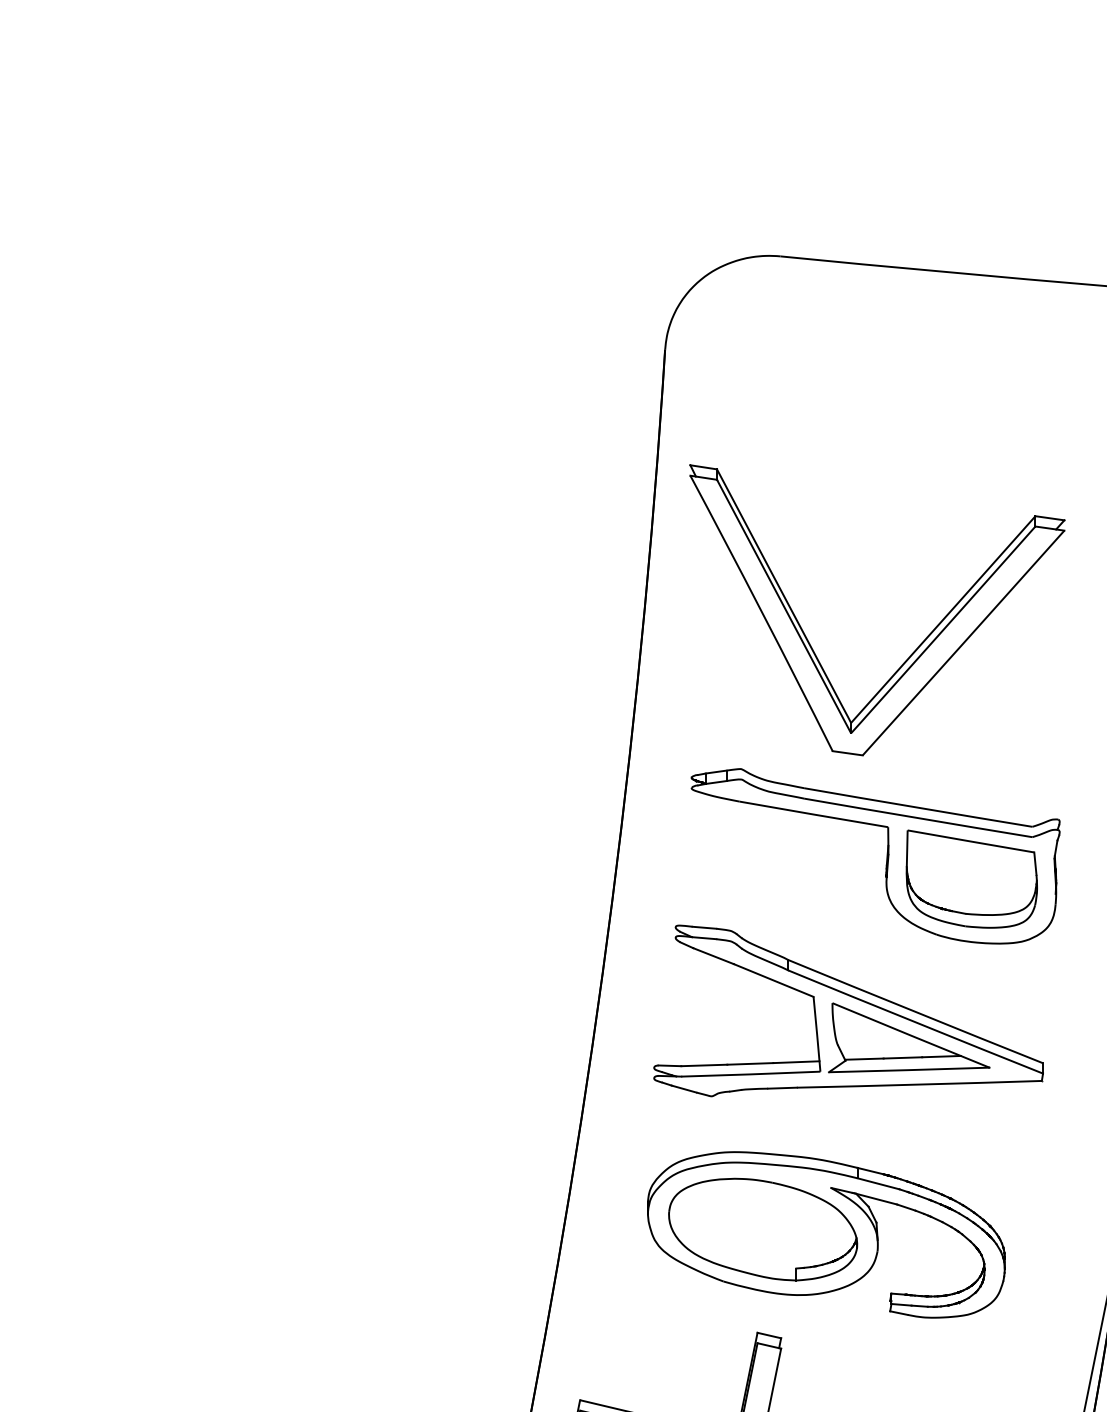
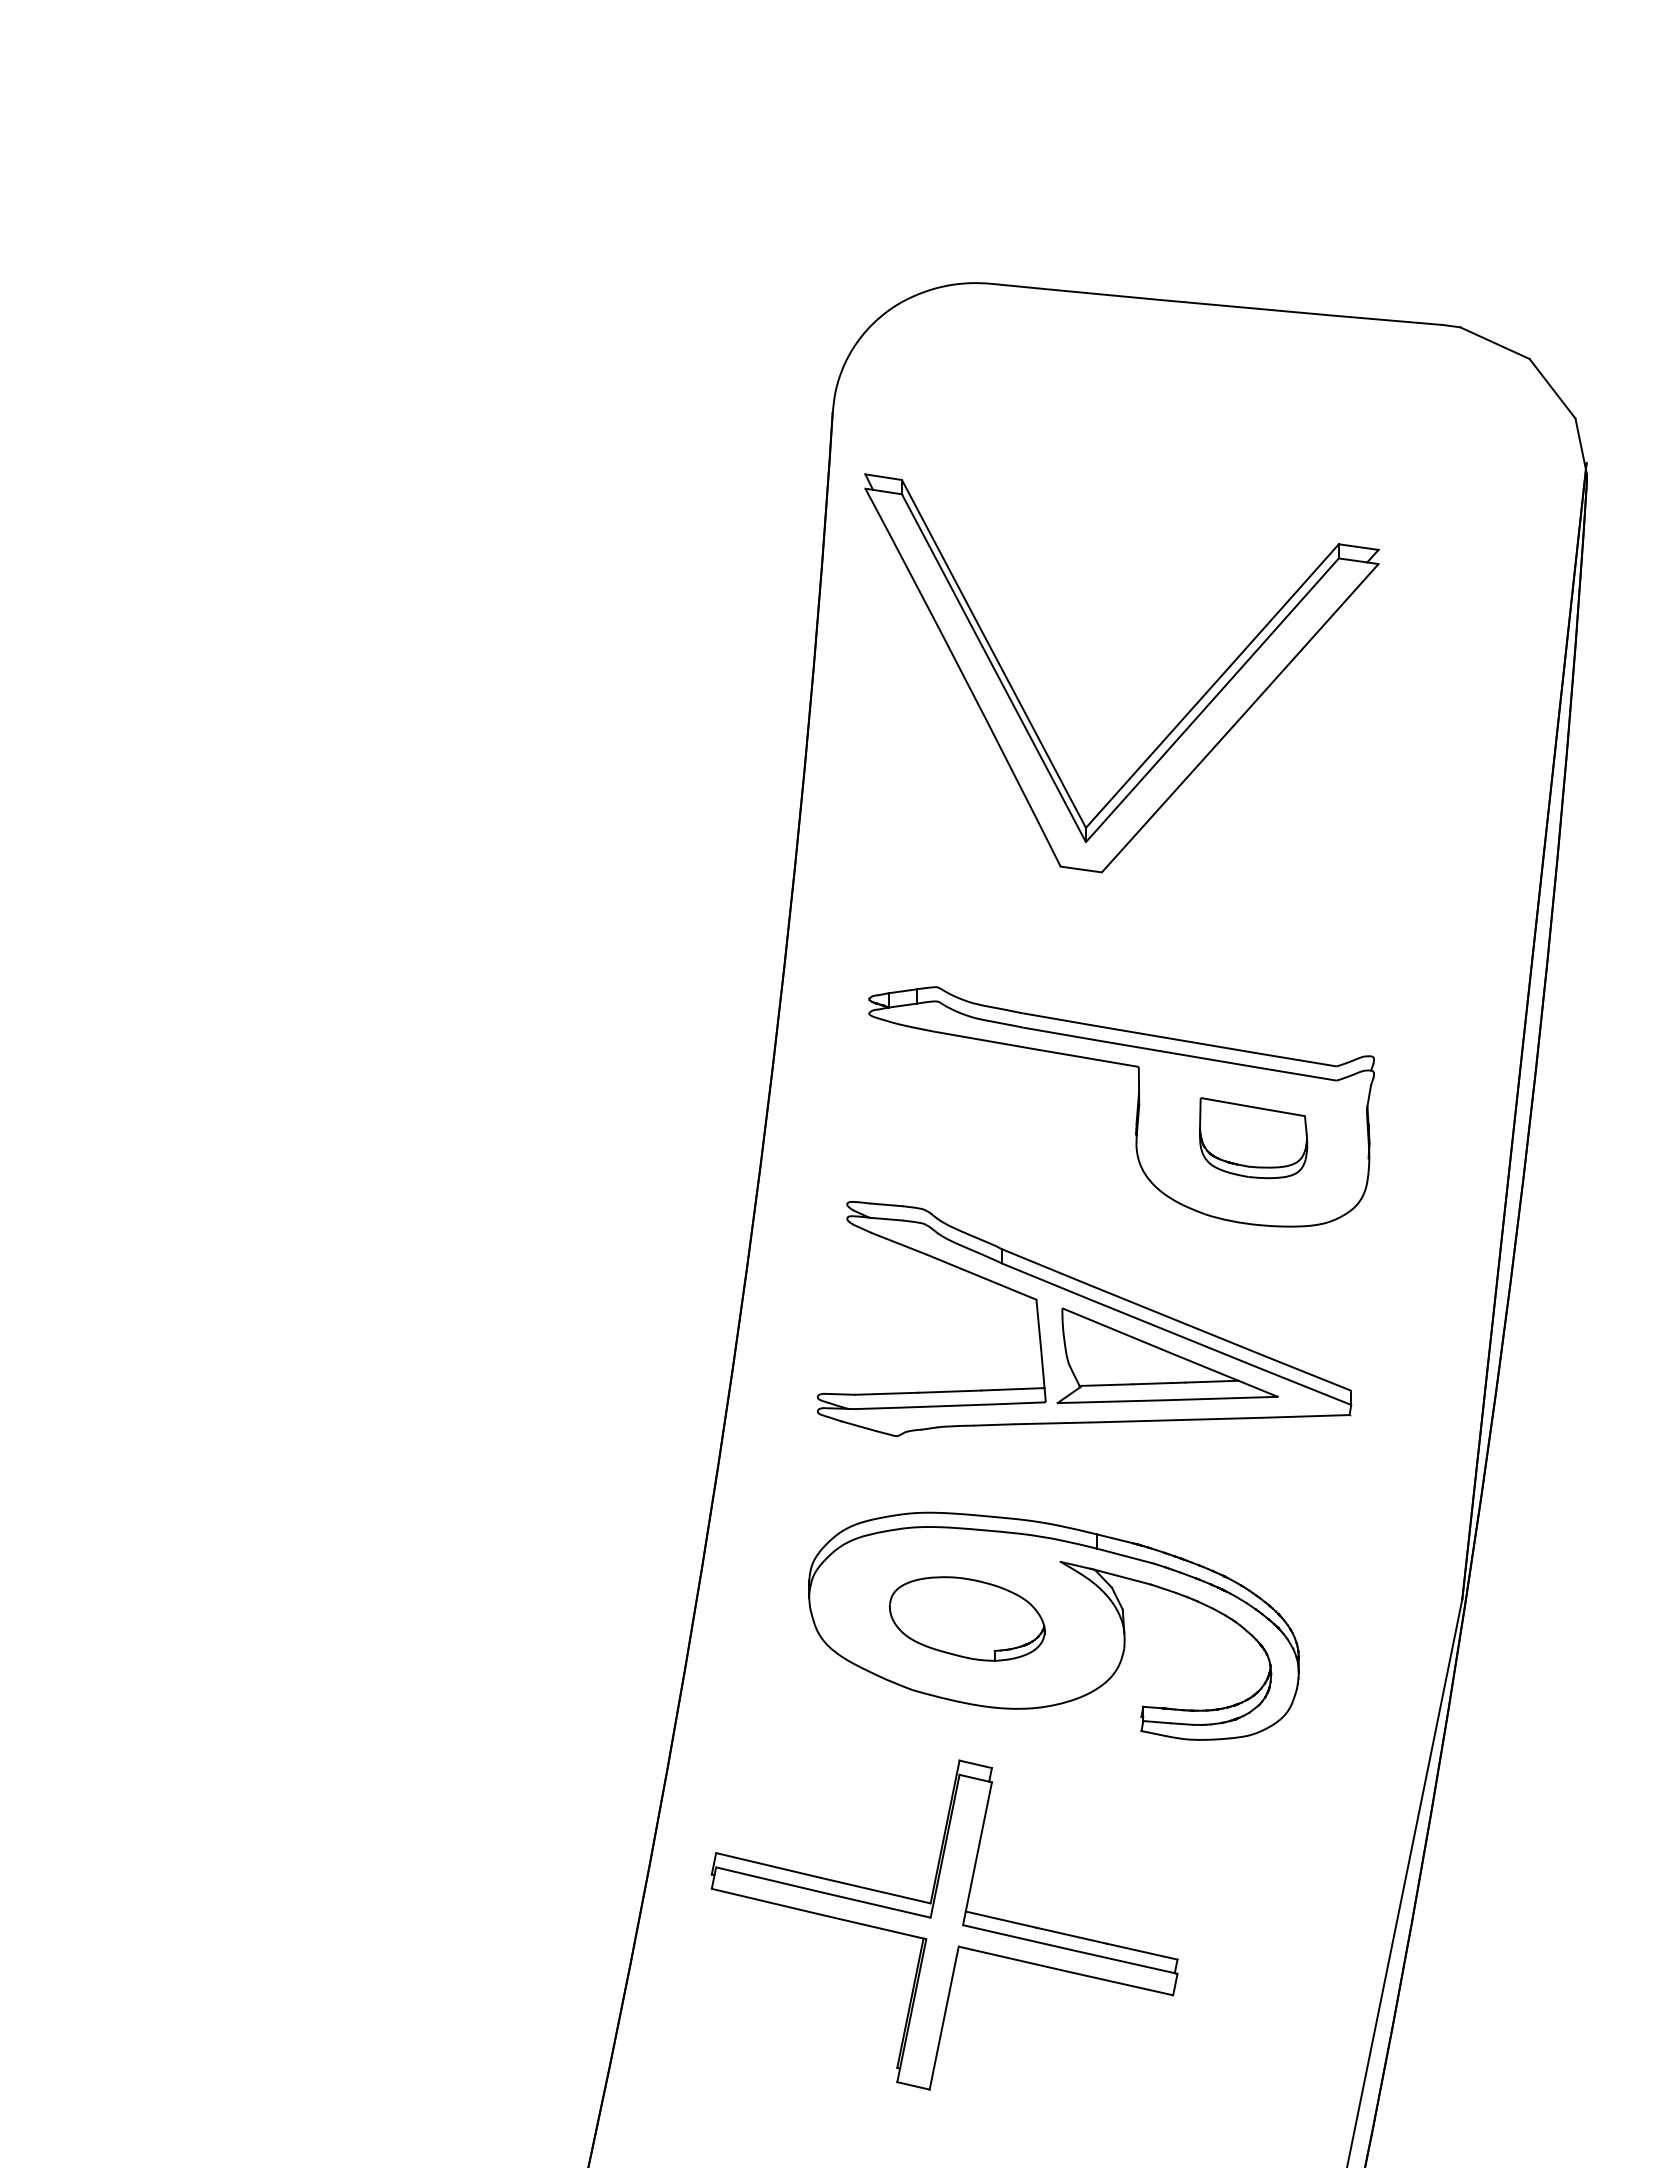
part: (917, 647) -> (1176, 724), moved
part: (971, 878) -> (1253, 1137), size x0.6
part: (763, 1229) -> (967, 1618), size x0.6

